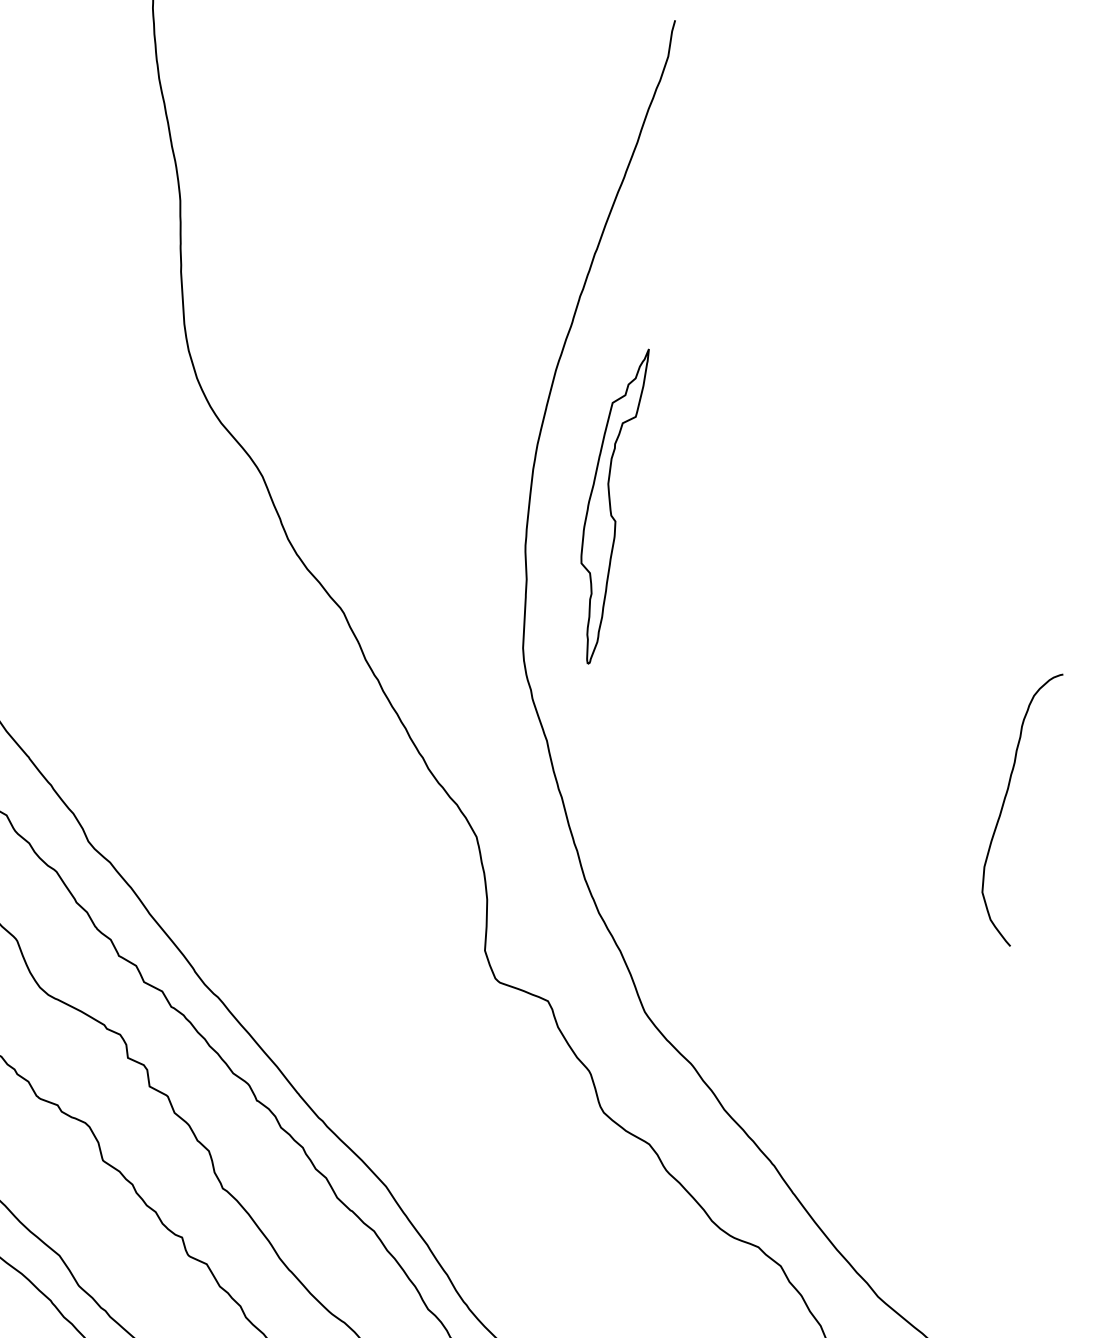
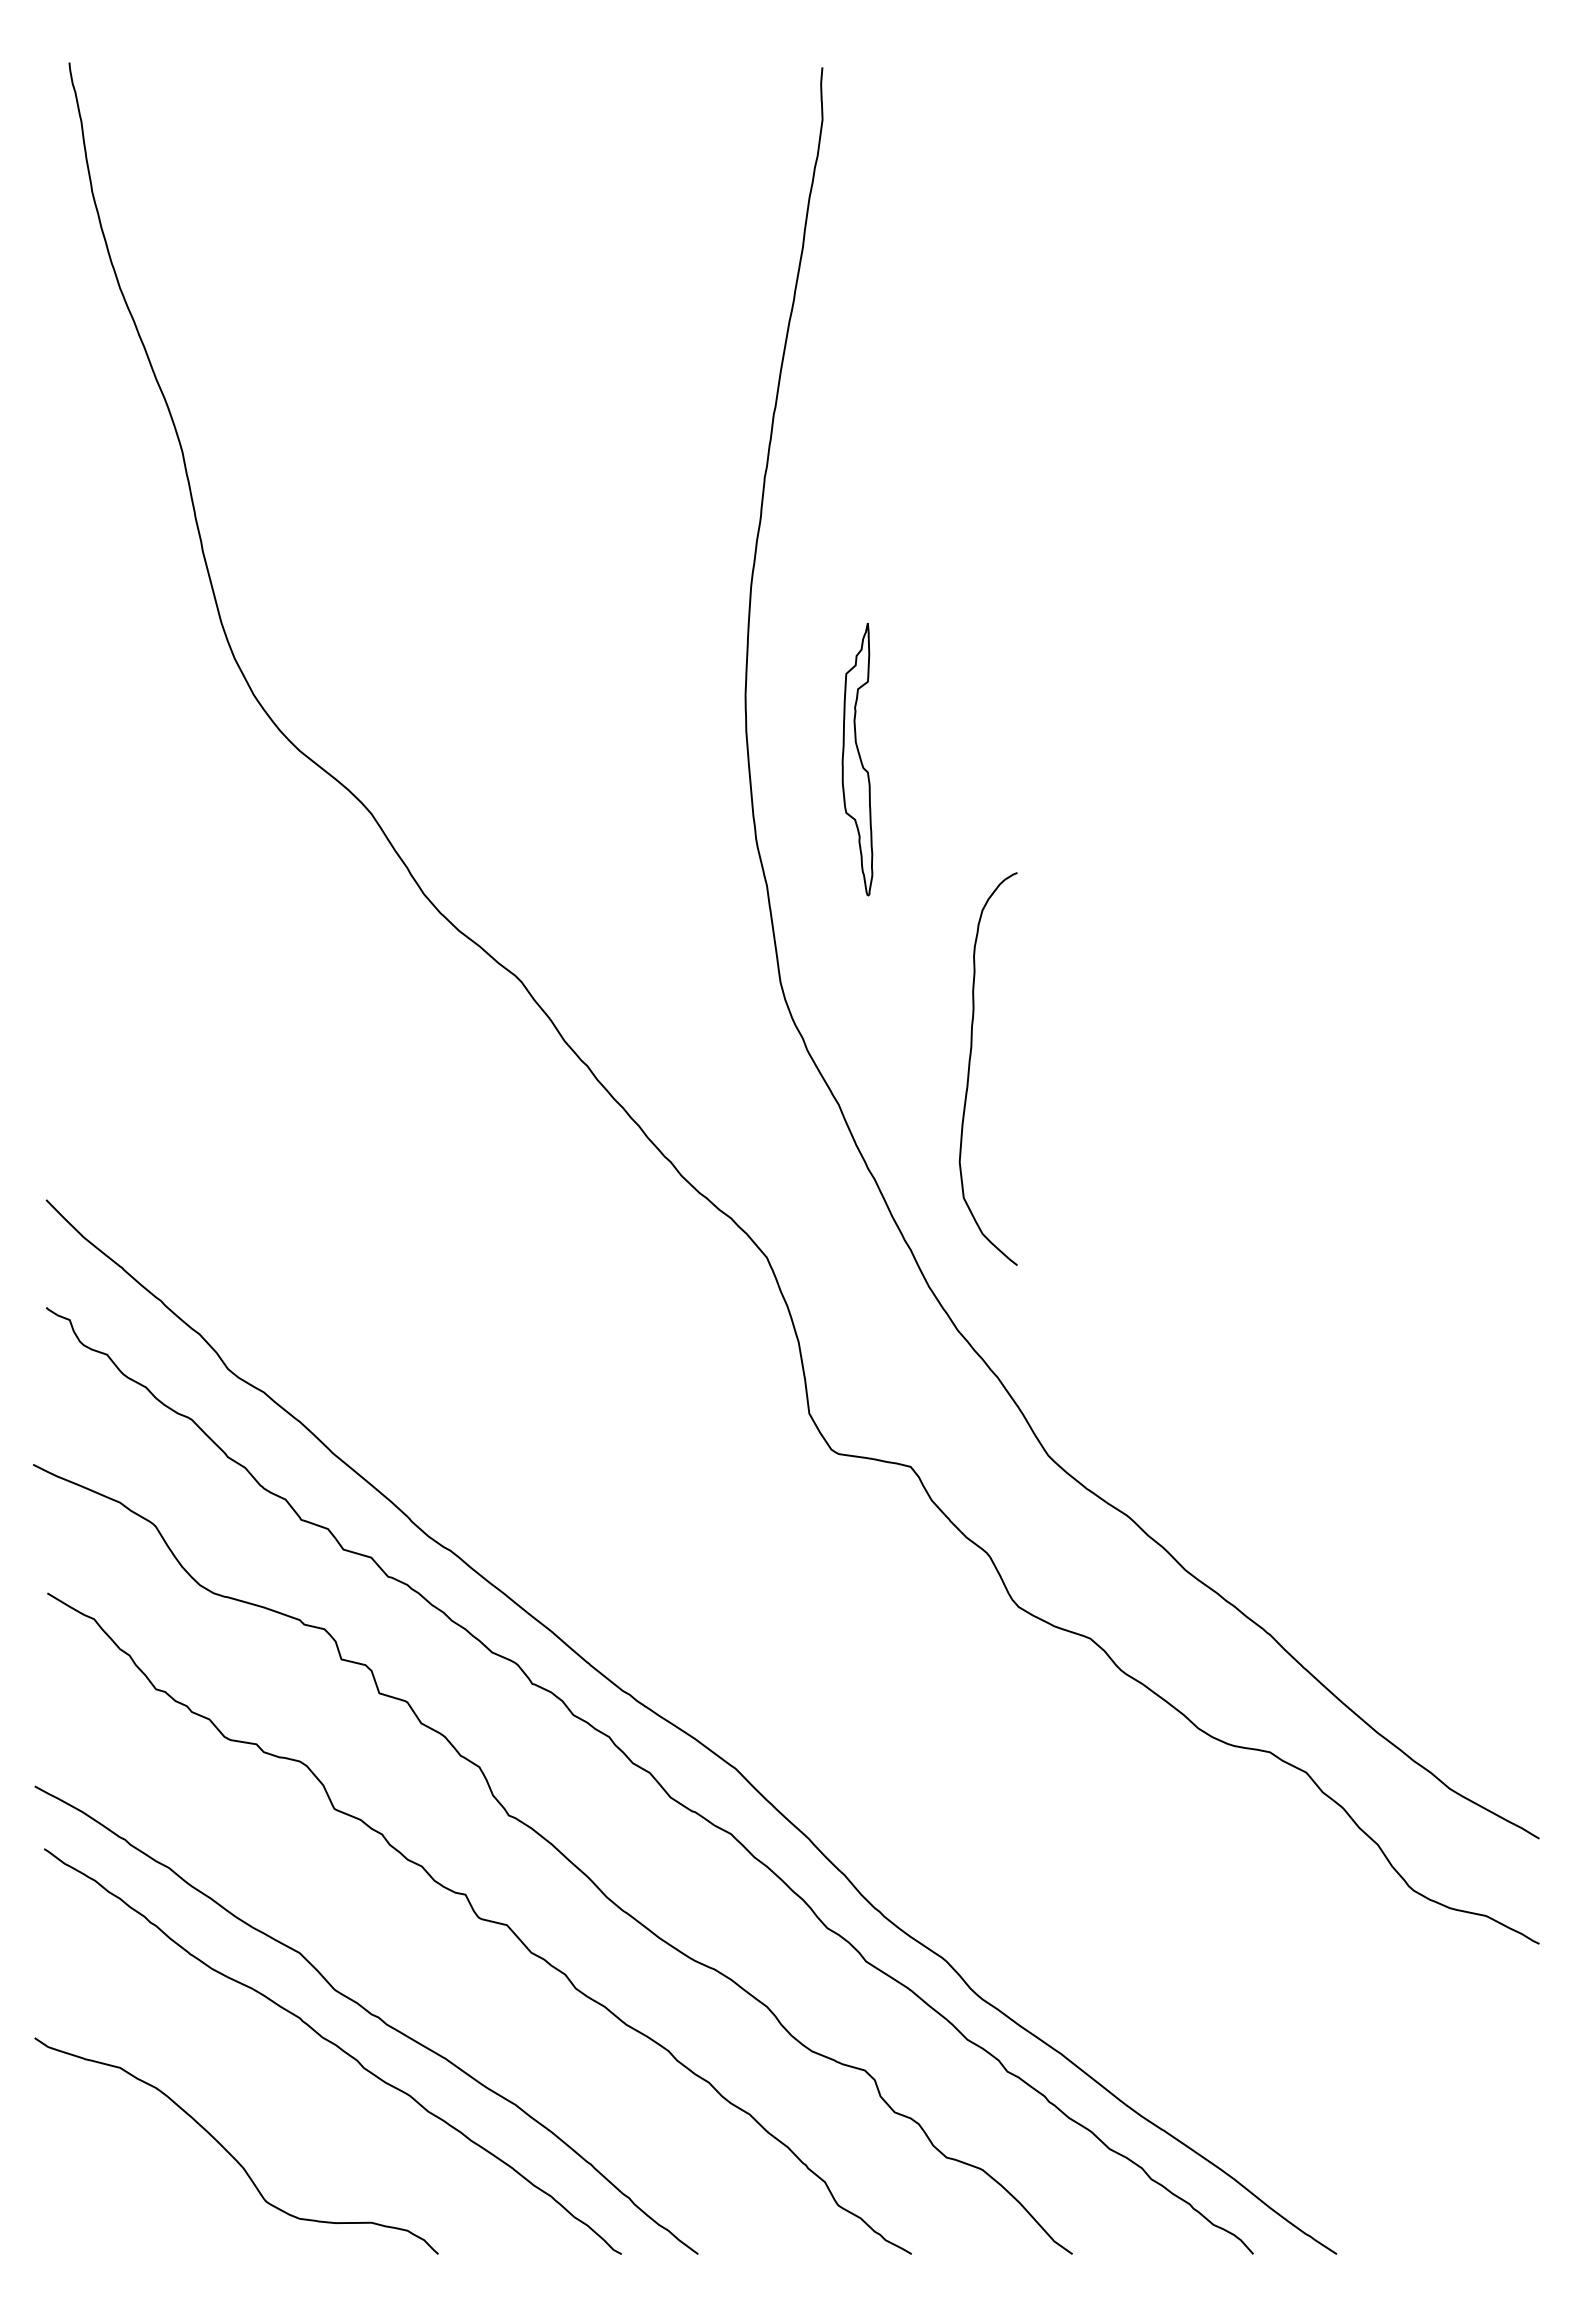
part: (606, 504) -> (857, 759), size x0.6
curve: (1004, 802) -> (970, 1066), moved

